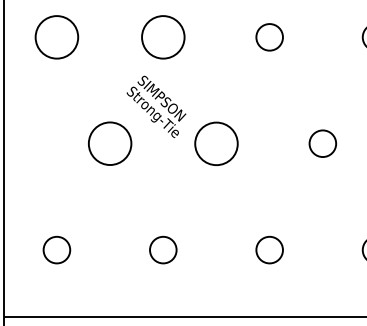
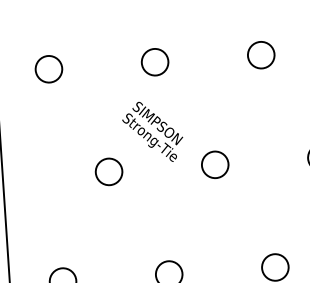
circle: (56, 37) -> (48, 69), size x0.62
circle: (163, 37) -> (155, 62), size x0.62
circle: (109, 143) -> (108, 171), size x0.62
circle: (216, 143) -> (215, 164), size x0.62

